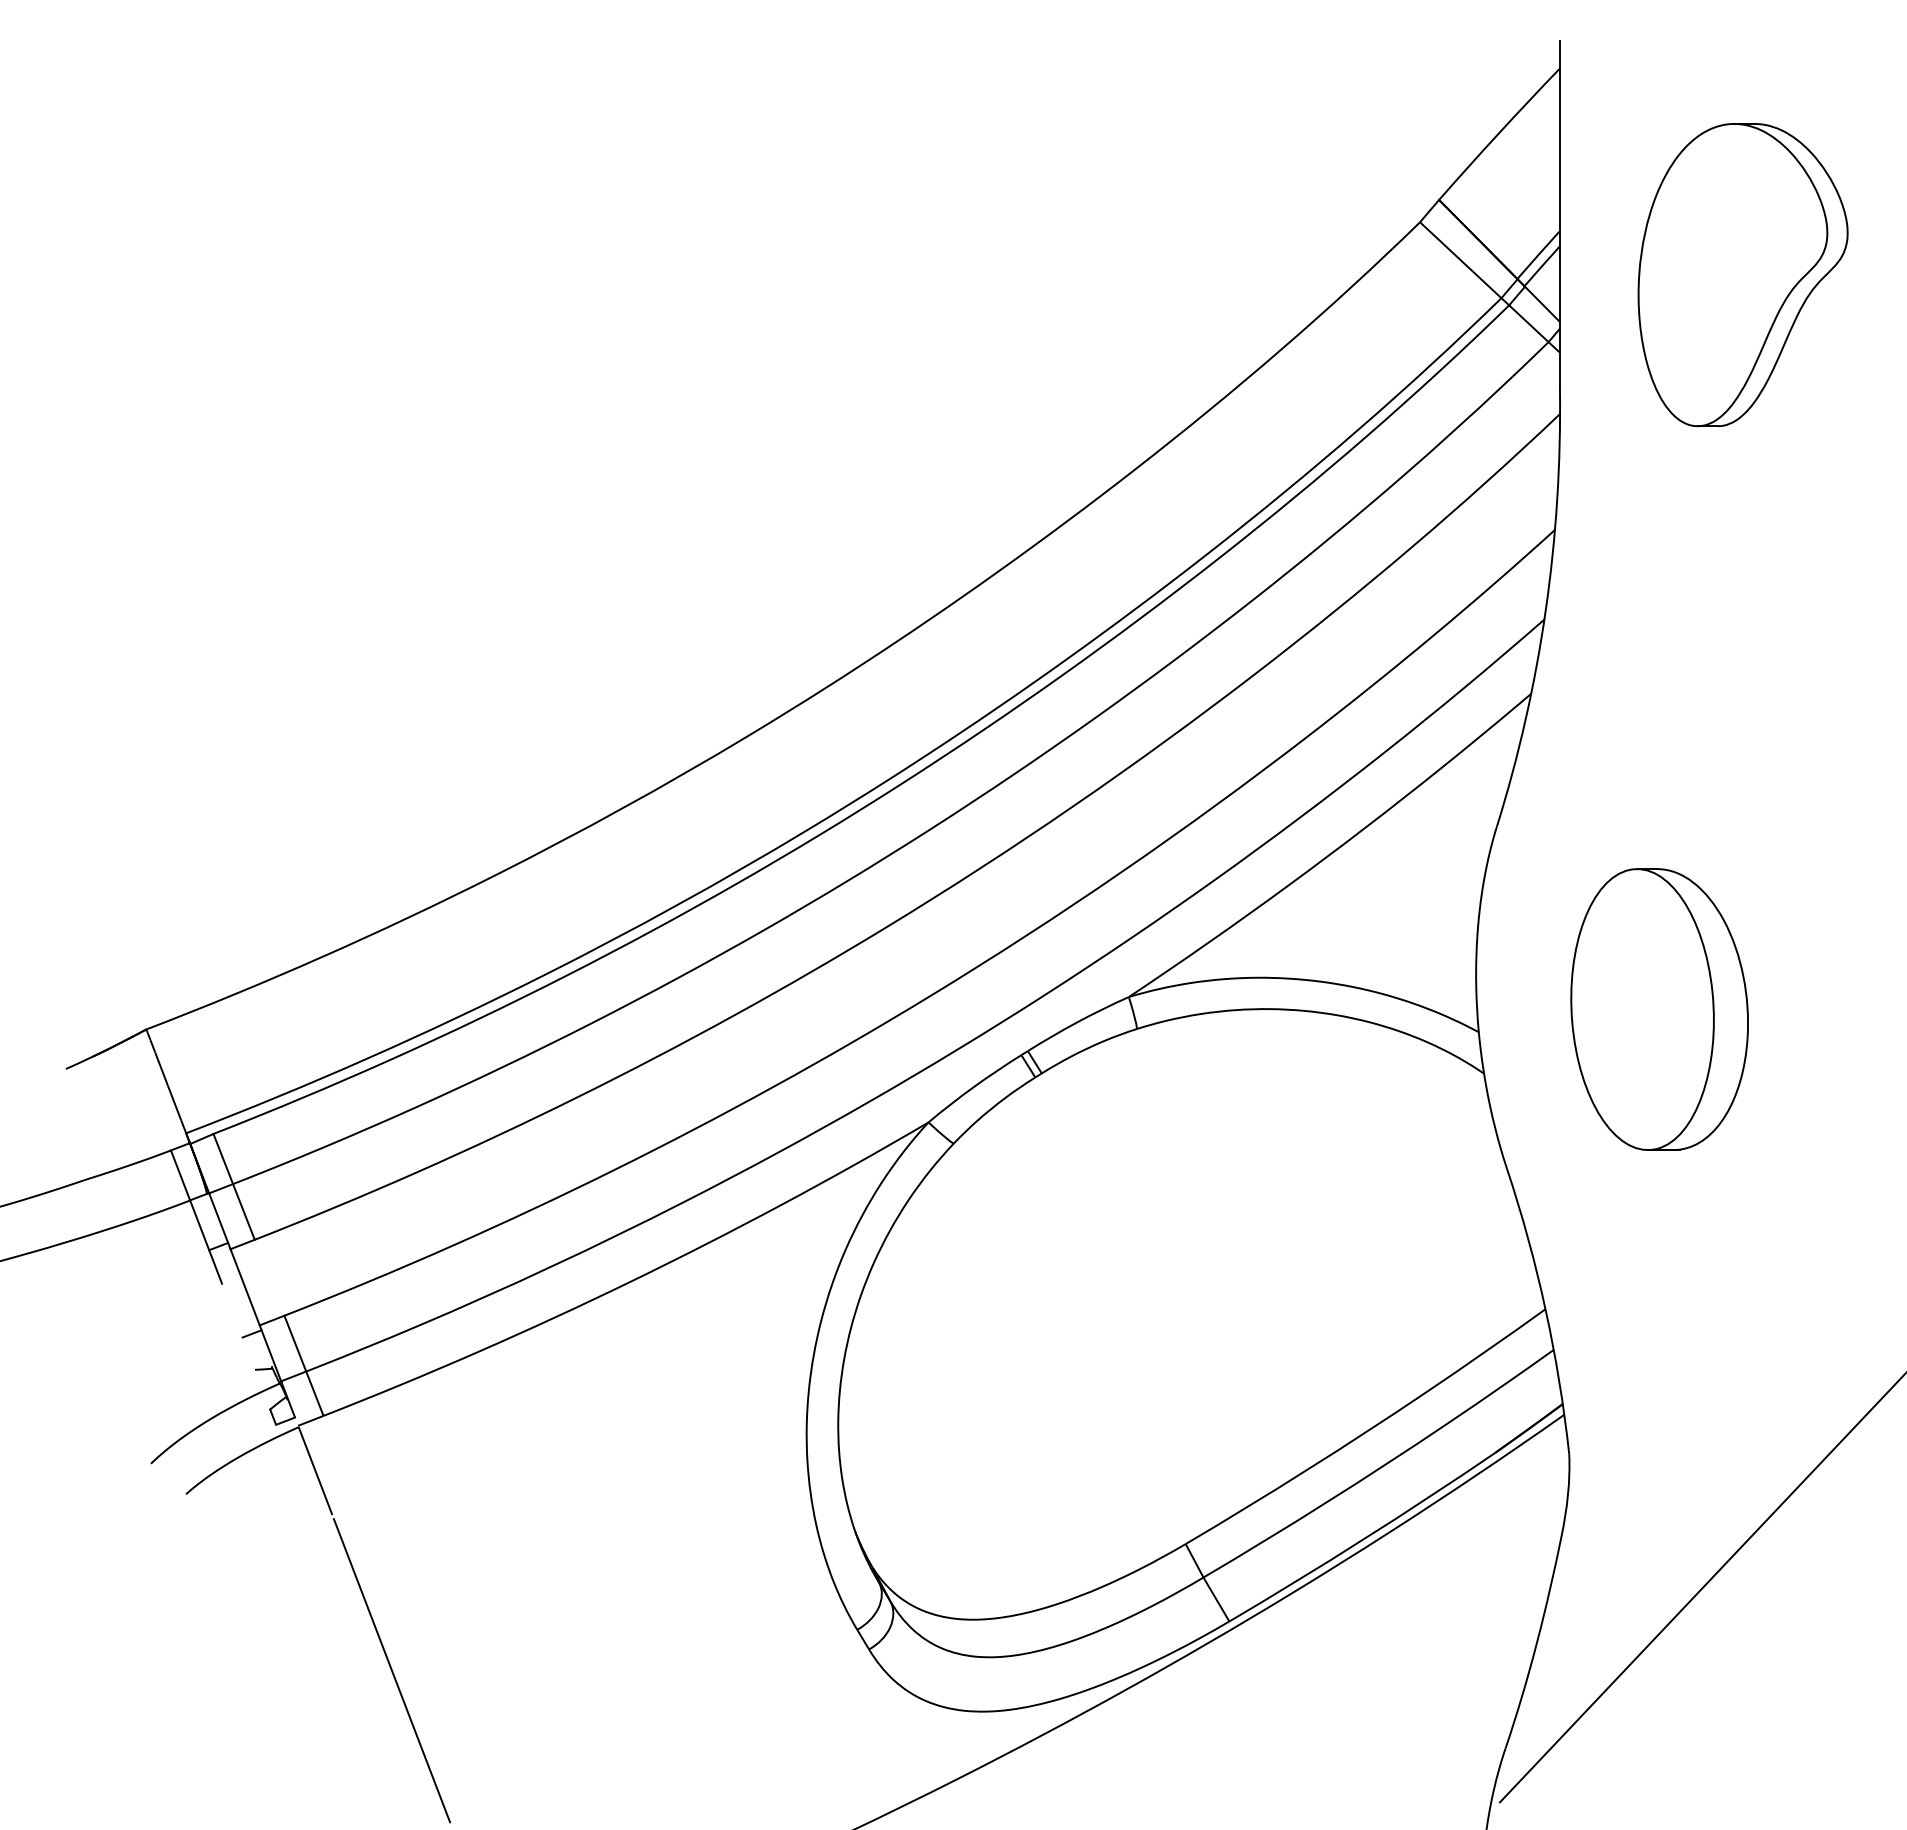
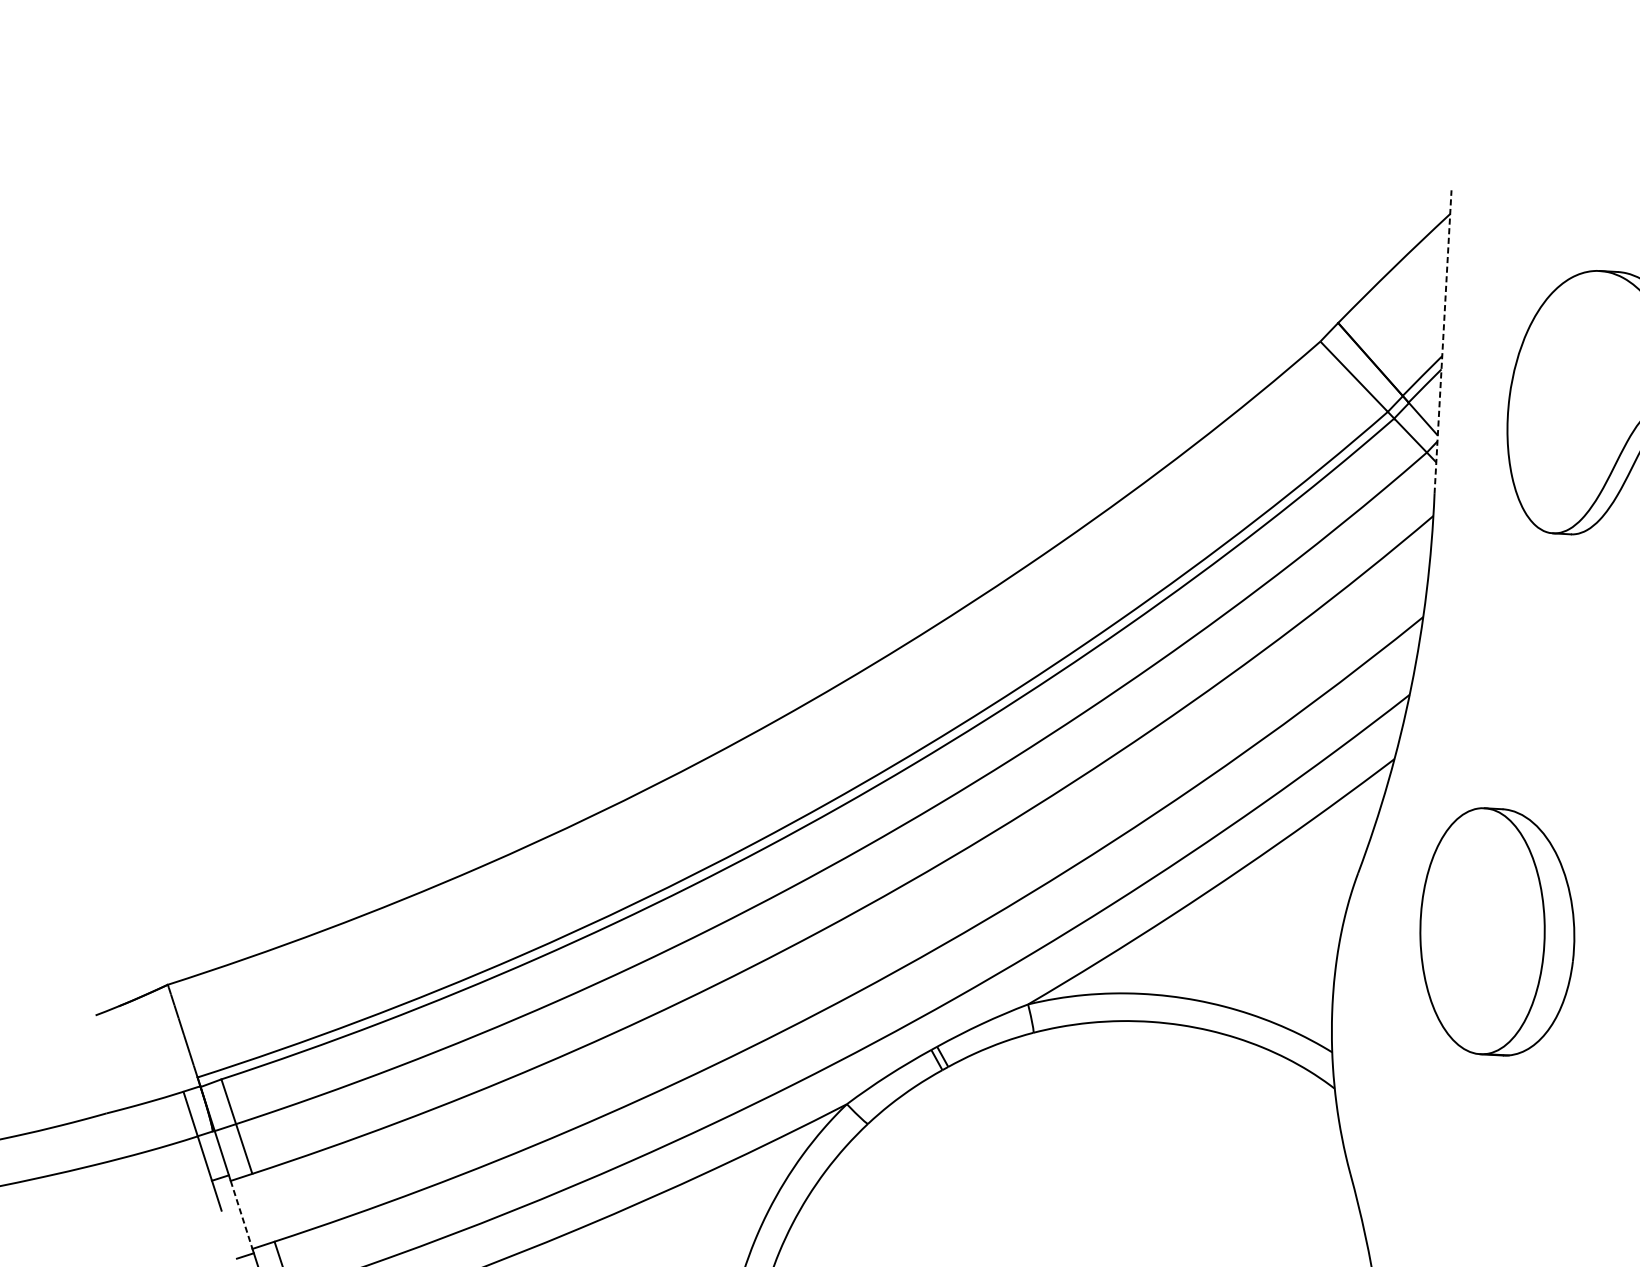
line: (1559, 215) -> (1442, 342), solid -> dashed
part: (1659, 1009) -> (1497, 932), moved
line: (245, 1287) -> (241, 1215), solid -> dashed

